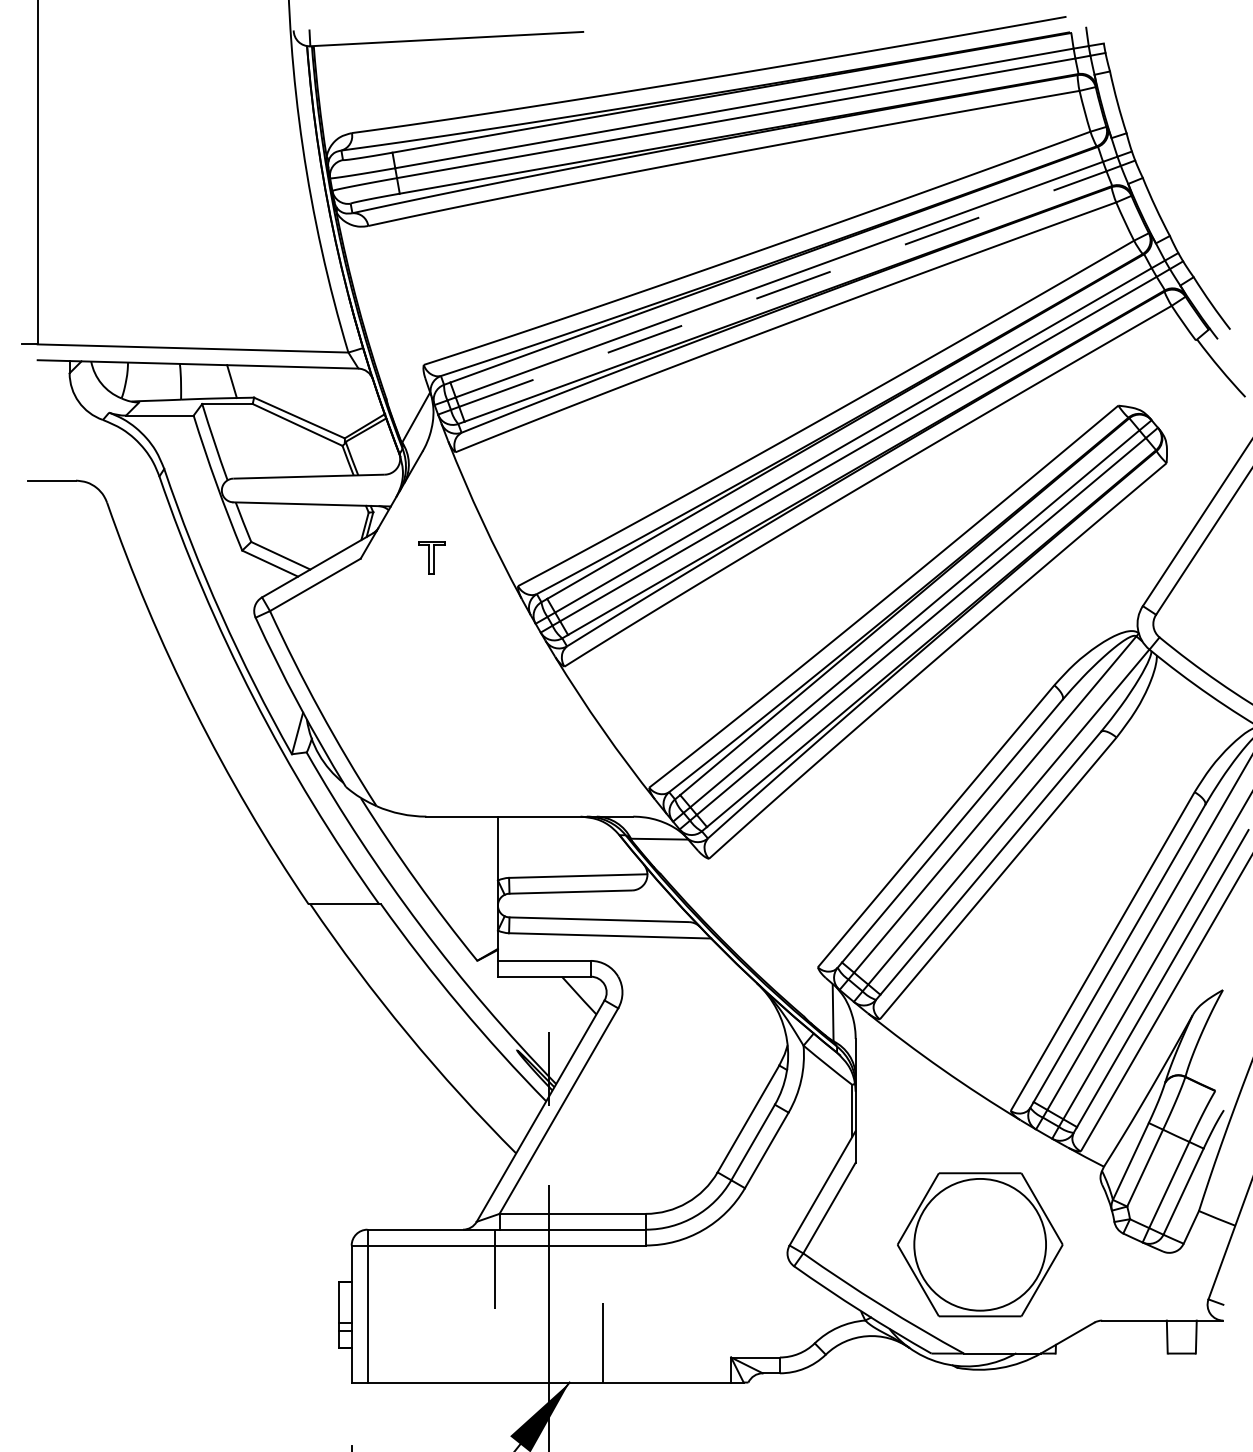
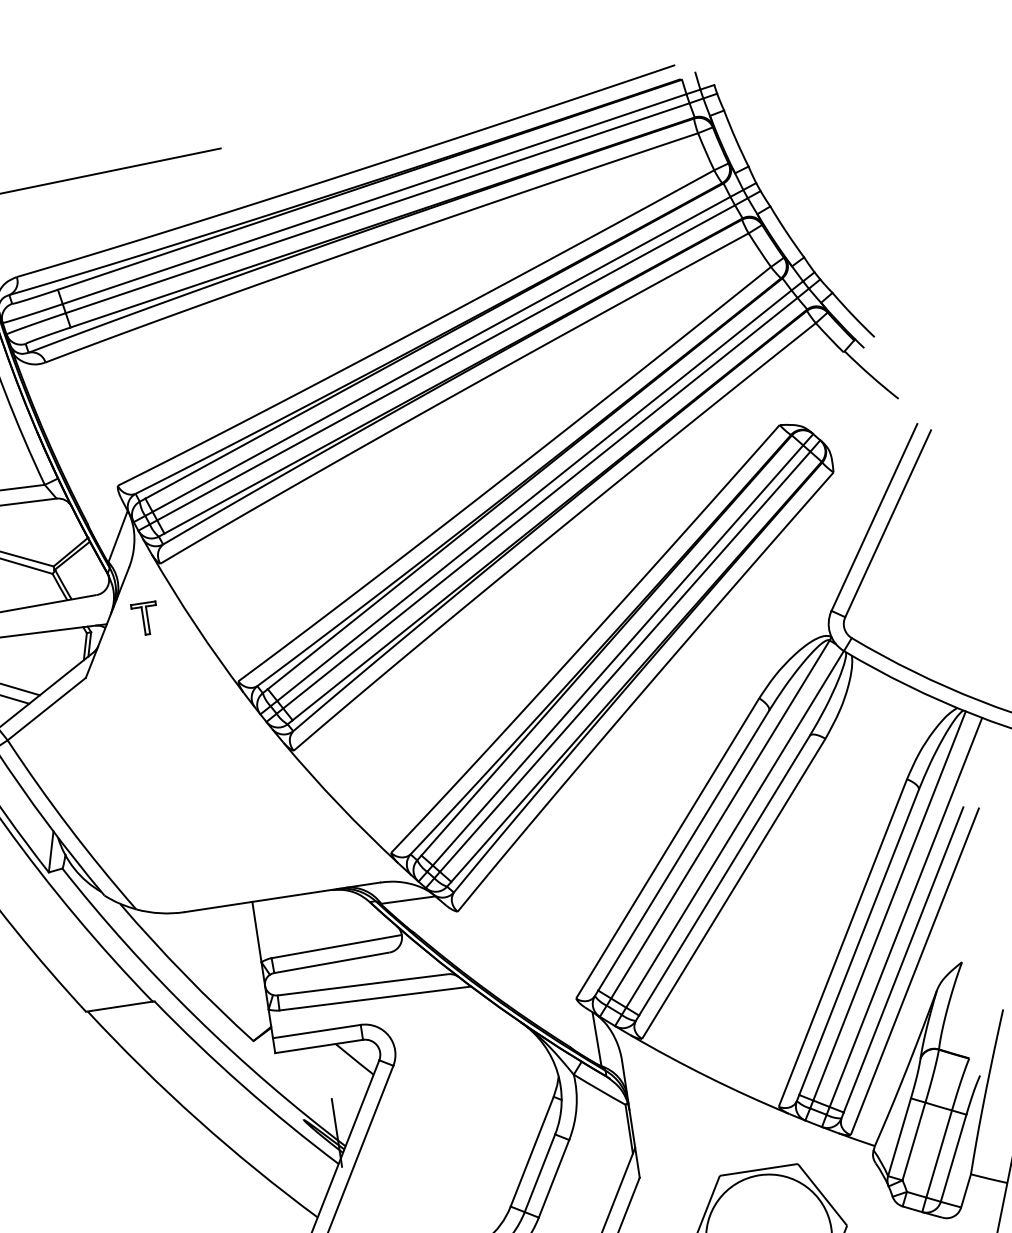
line: (783, 288) -> (446, 362), dashed -> solid
part: (431, 557) -> (145, 618), moved

